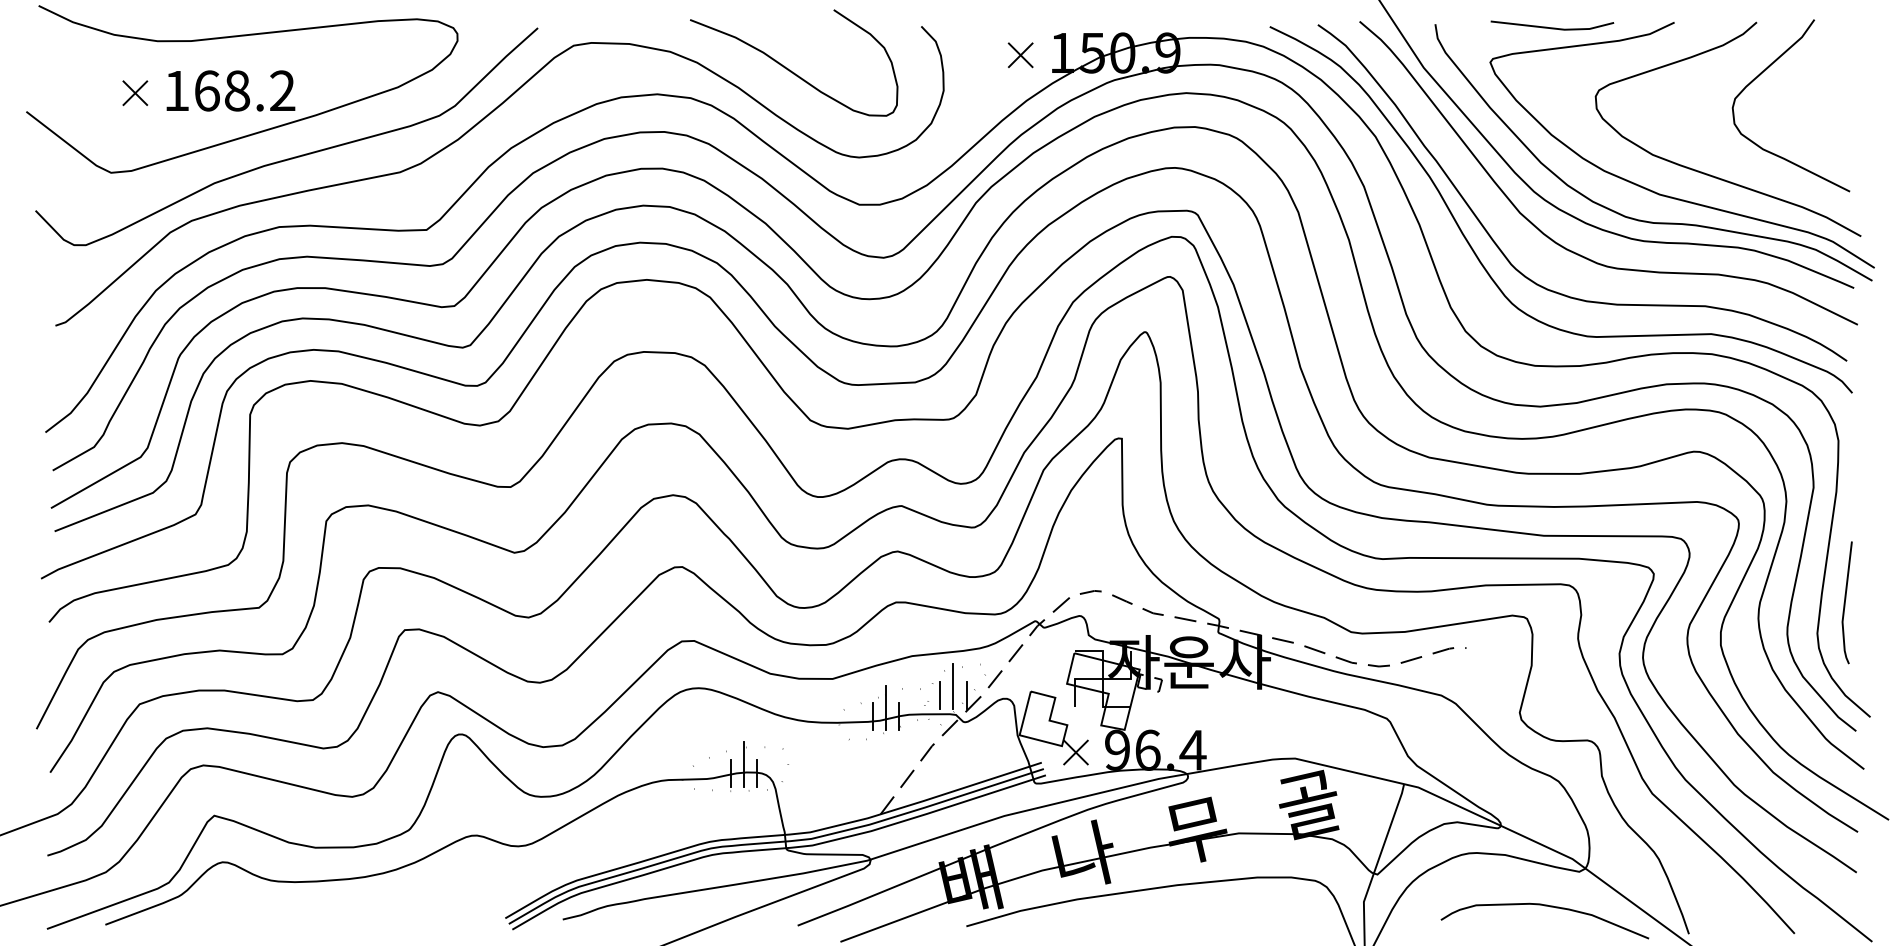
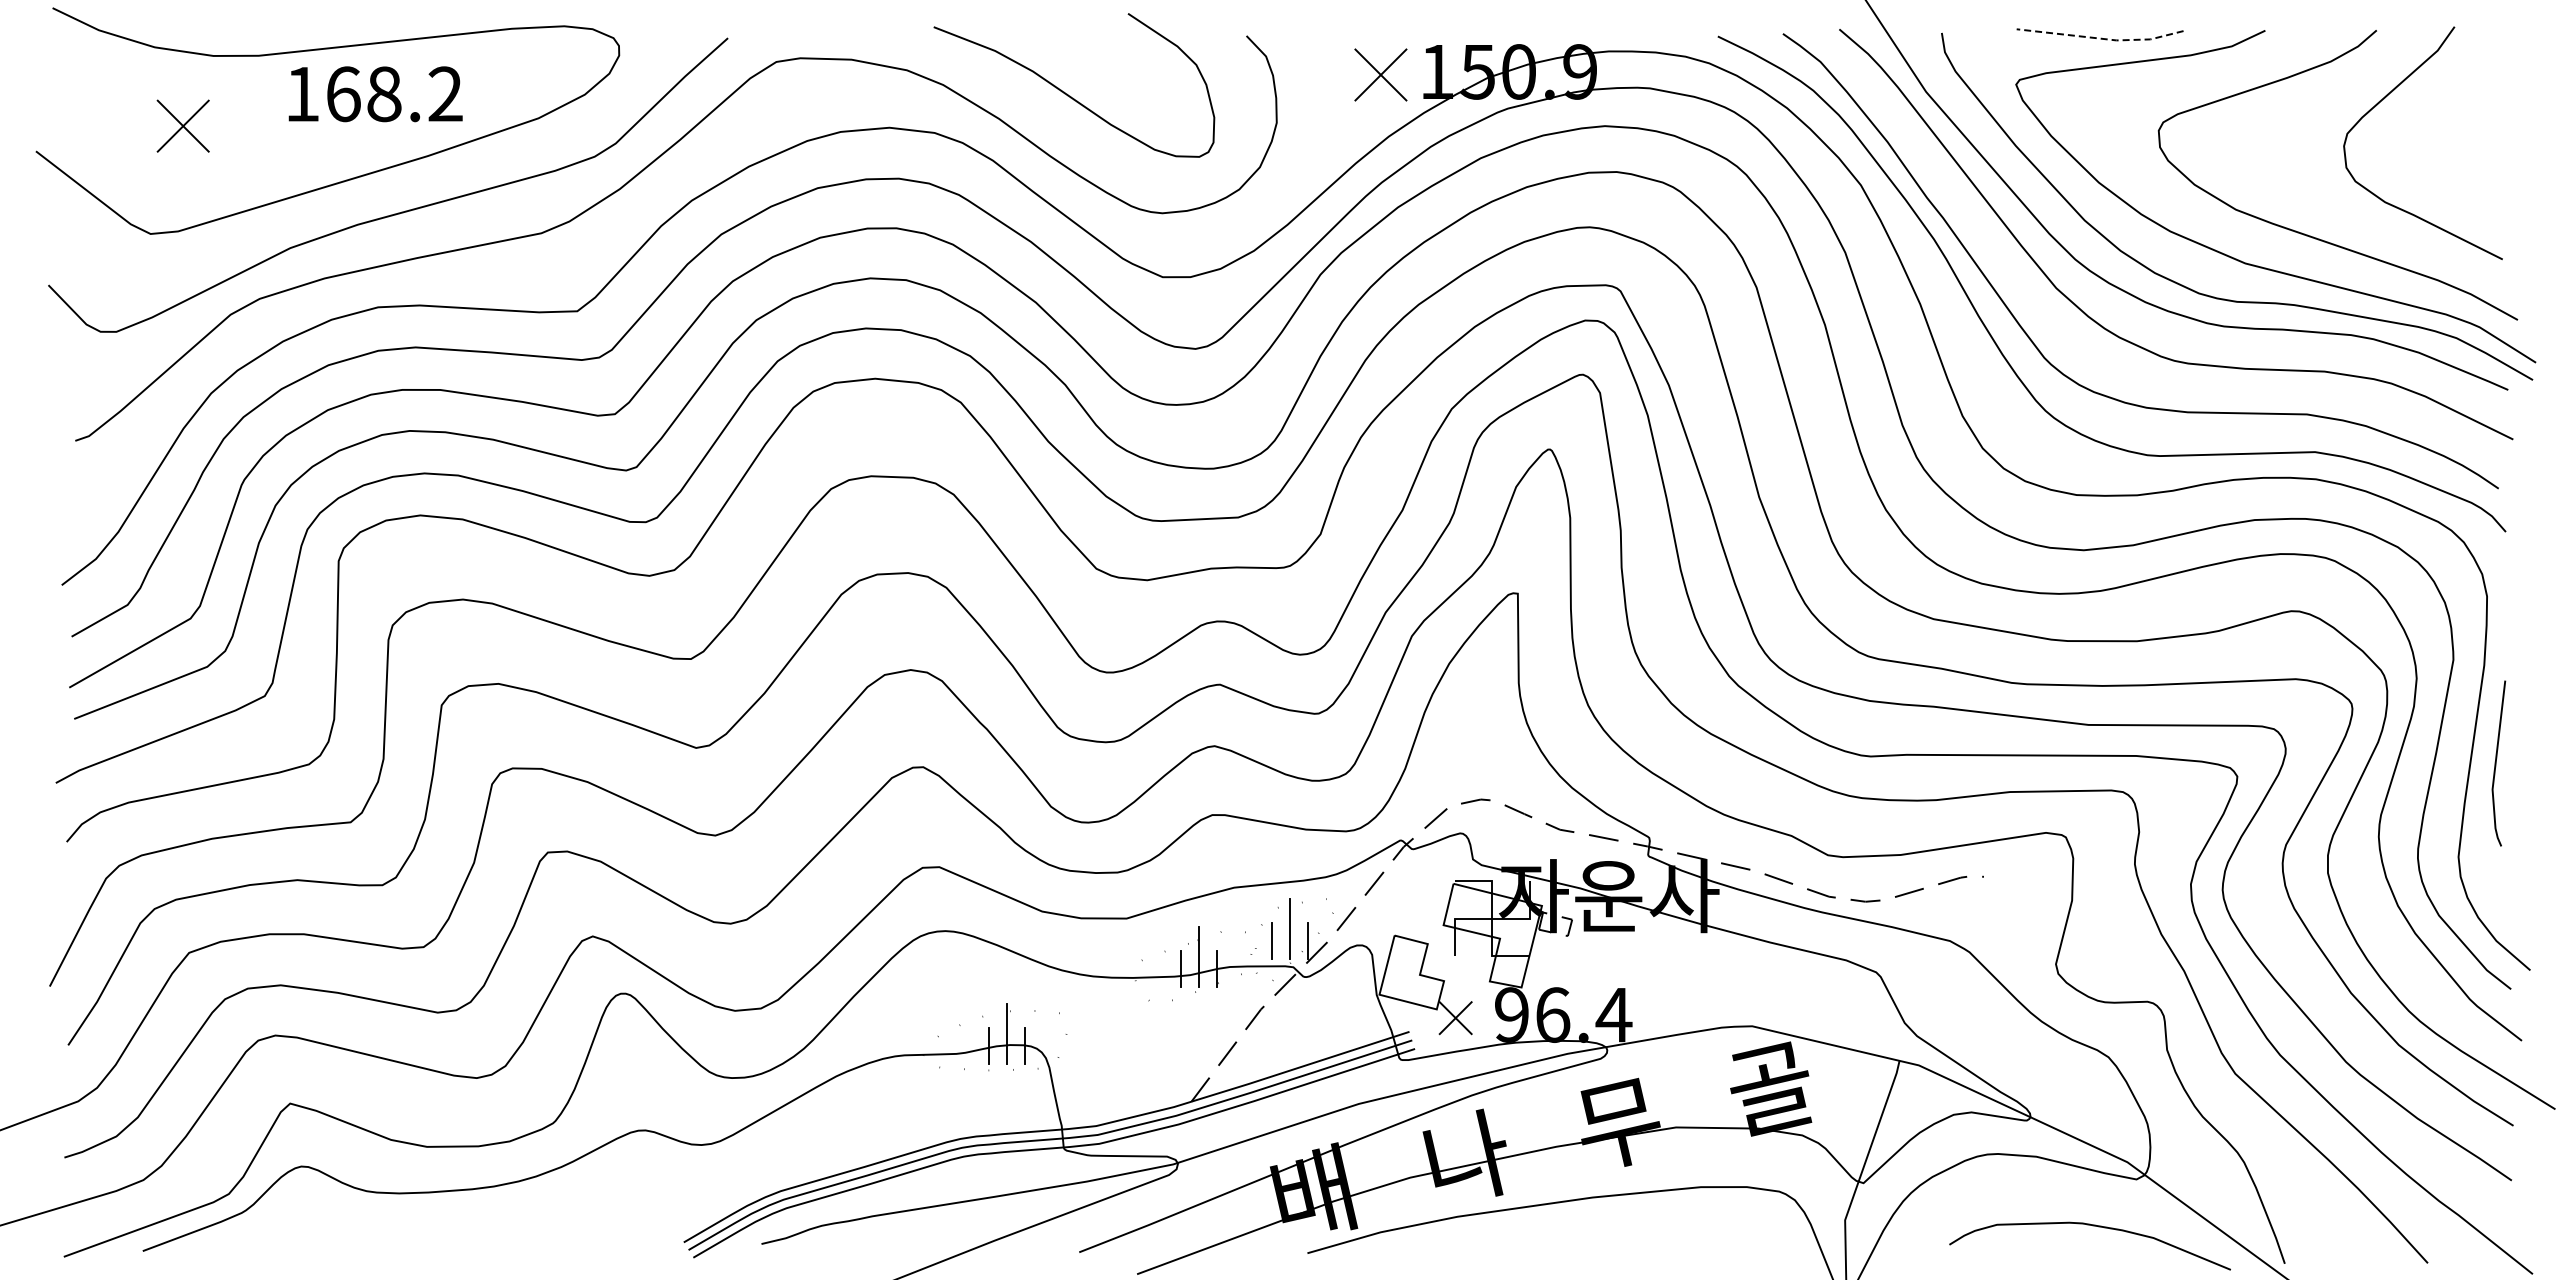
line: (1553, 28) -> (2101, 38), solid -> dashed
part: (1020, 54) -> (1380, 74), size x1.6
text: (230, 91) -> (375, 94), moved
part: (135, 93) -> (183, 126), size x1.6
line: (1845, 602) -> (2496, 763), moved

